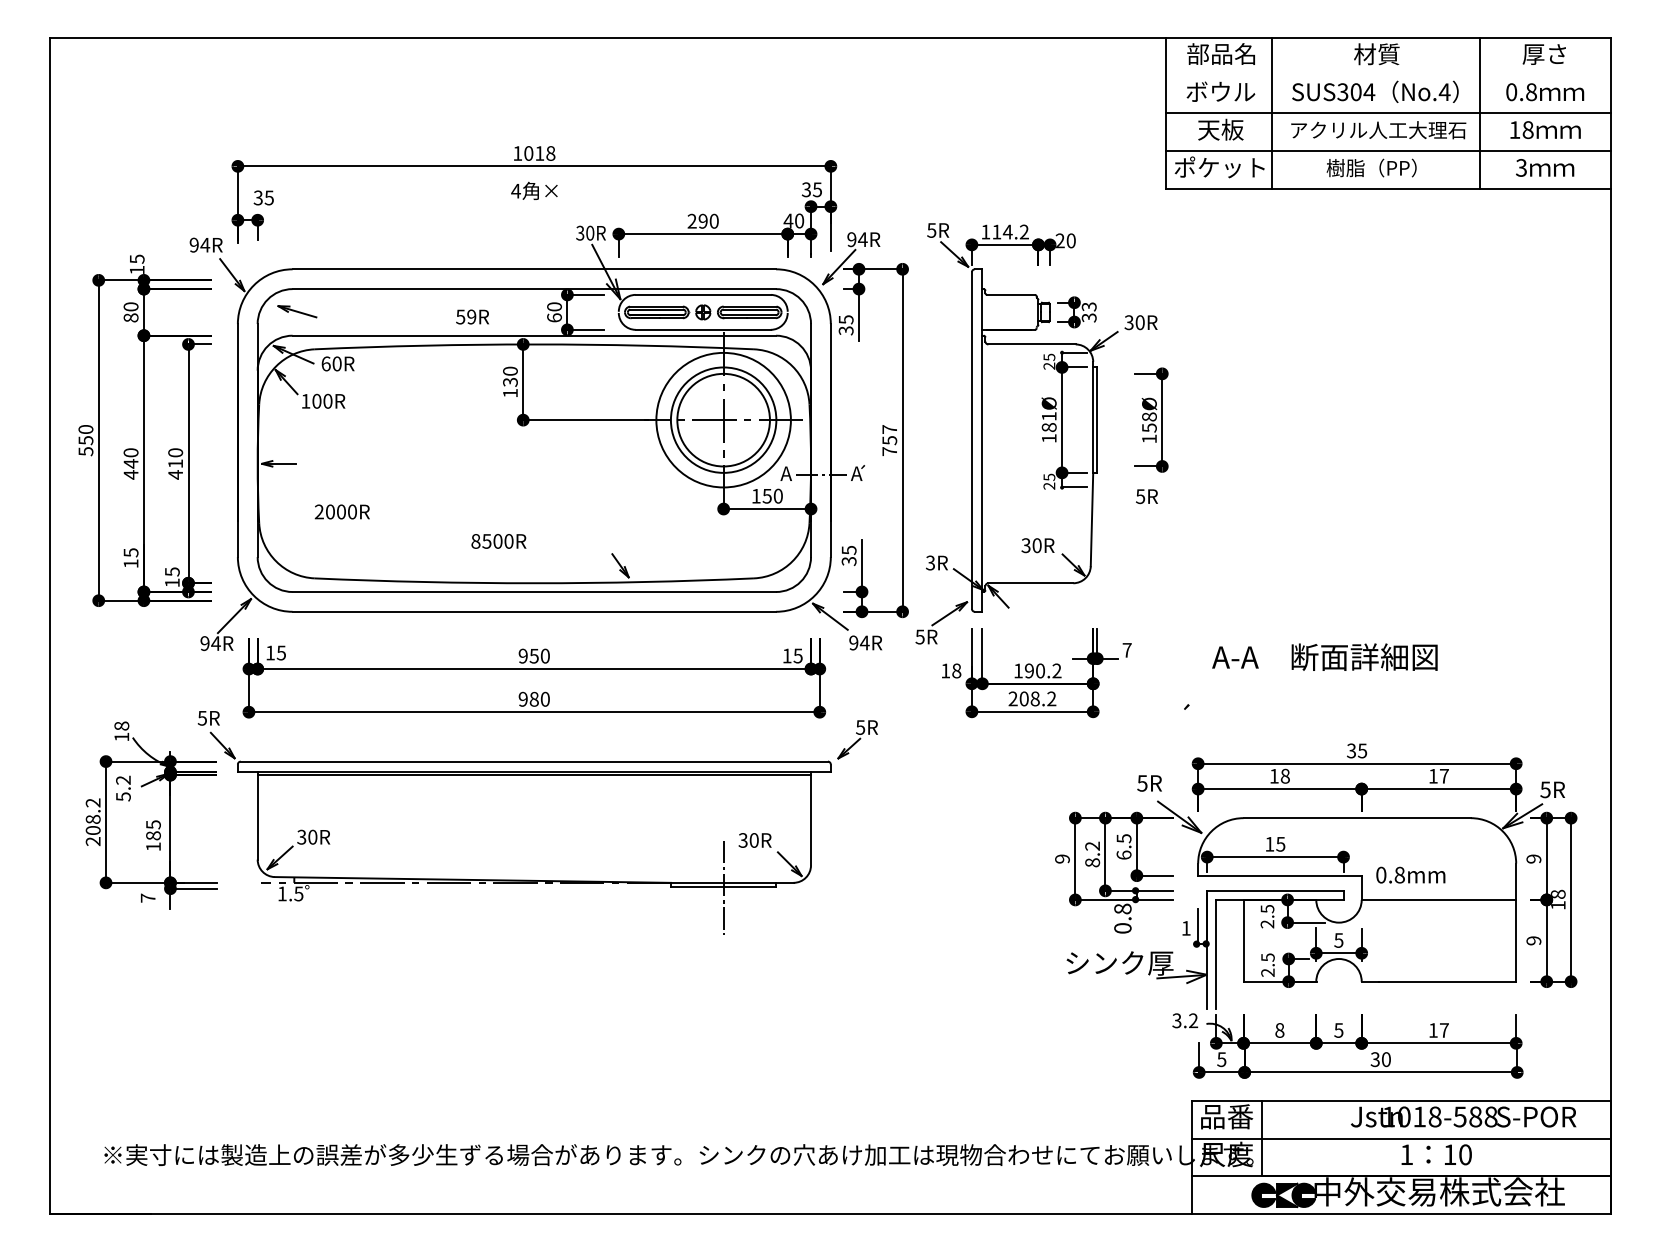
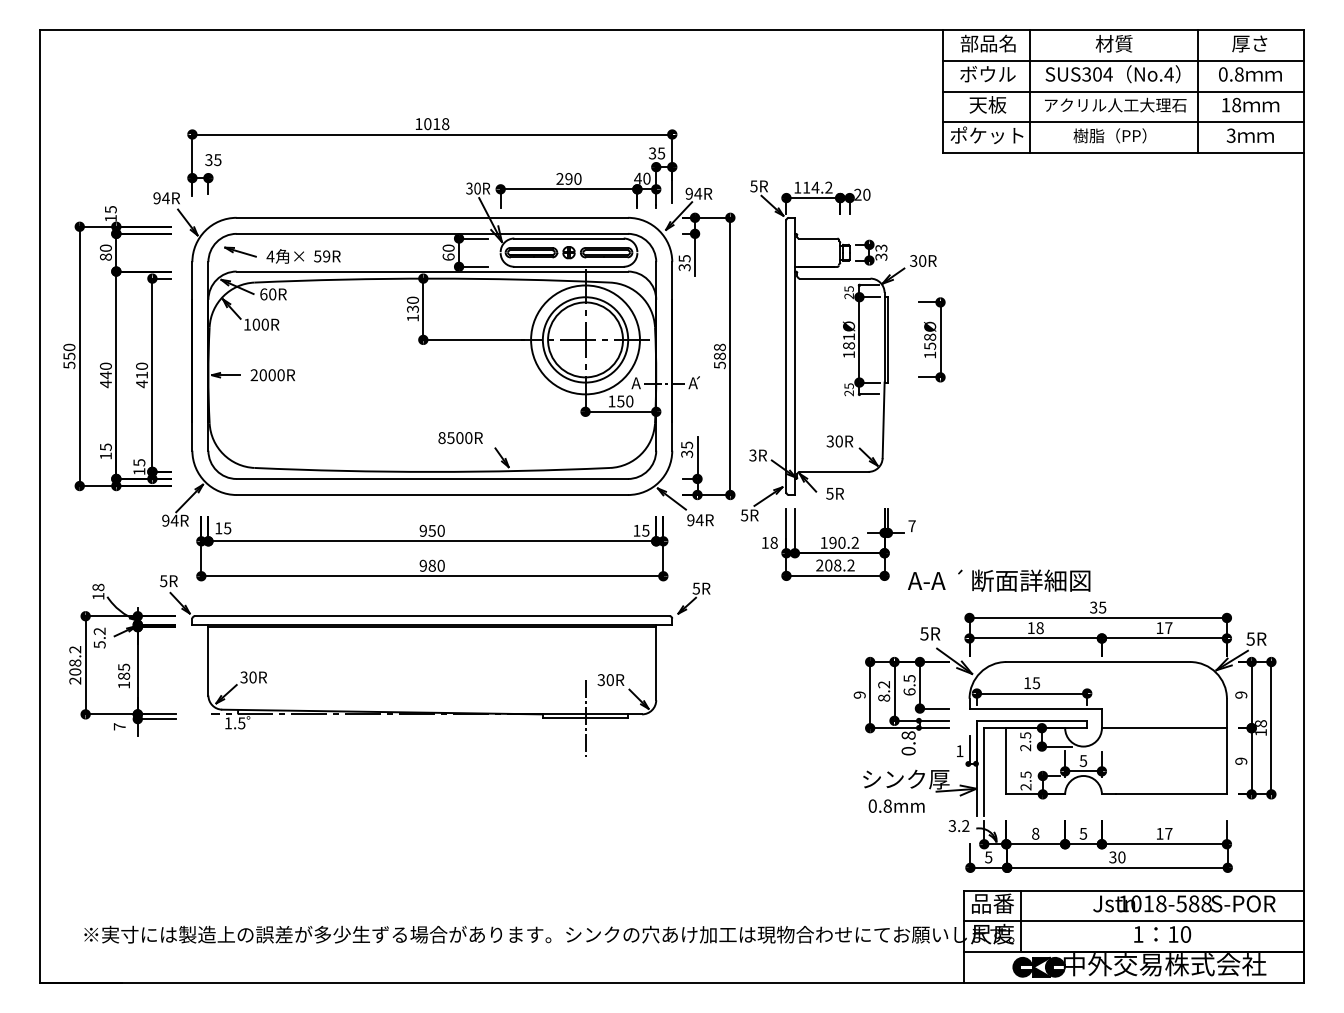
line: (1388, 76) -> (1123, 61), added
text: (533, 191) -> (284, 256), moved
text: (472, 317) -> (327, 256), moved
text: (889, 440) -> (719, 356), 757 -> 588
text: (1146, 496) -> (834, 493), moved
text: (341, 512) -> (272, 375), moved
text: (498, 541) -> (460, 438), moved
text: (1325, 656) -> (999, 580), moved
text: (1410, 874) -> (896, 805), moved

